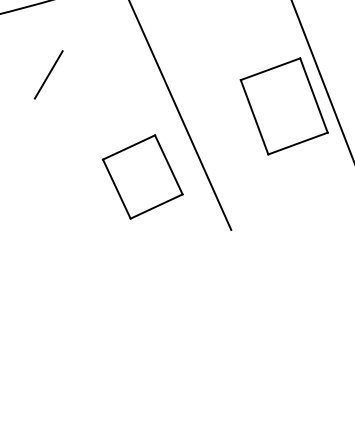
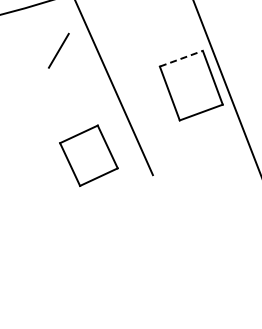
line: (270, 68) -> (181, 58), solid -> dashed
line: (48, 74) -> (58, 50), moved
part: (142, 176) -> (88, 155), moved

